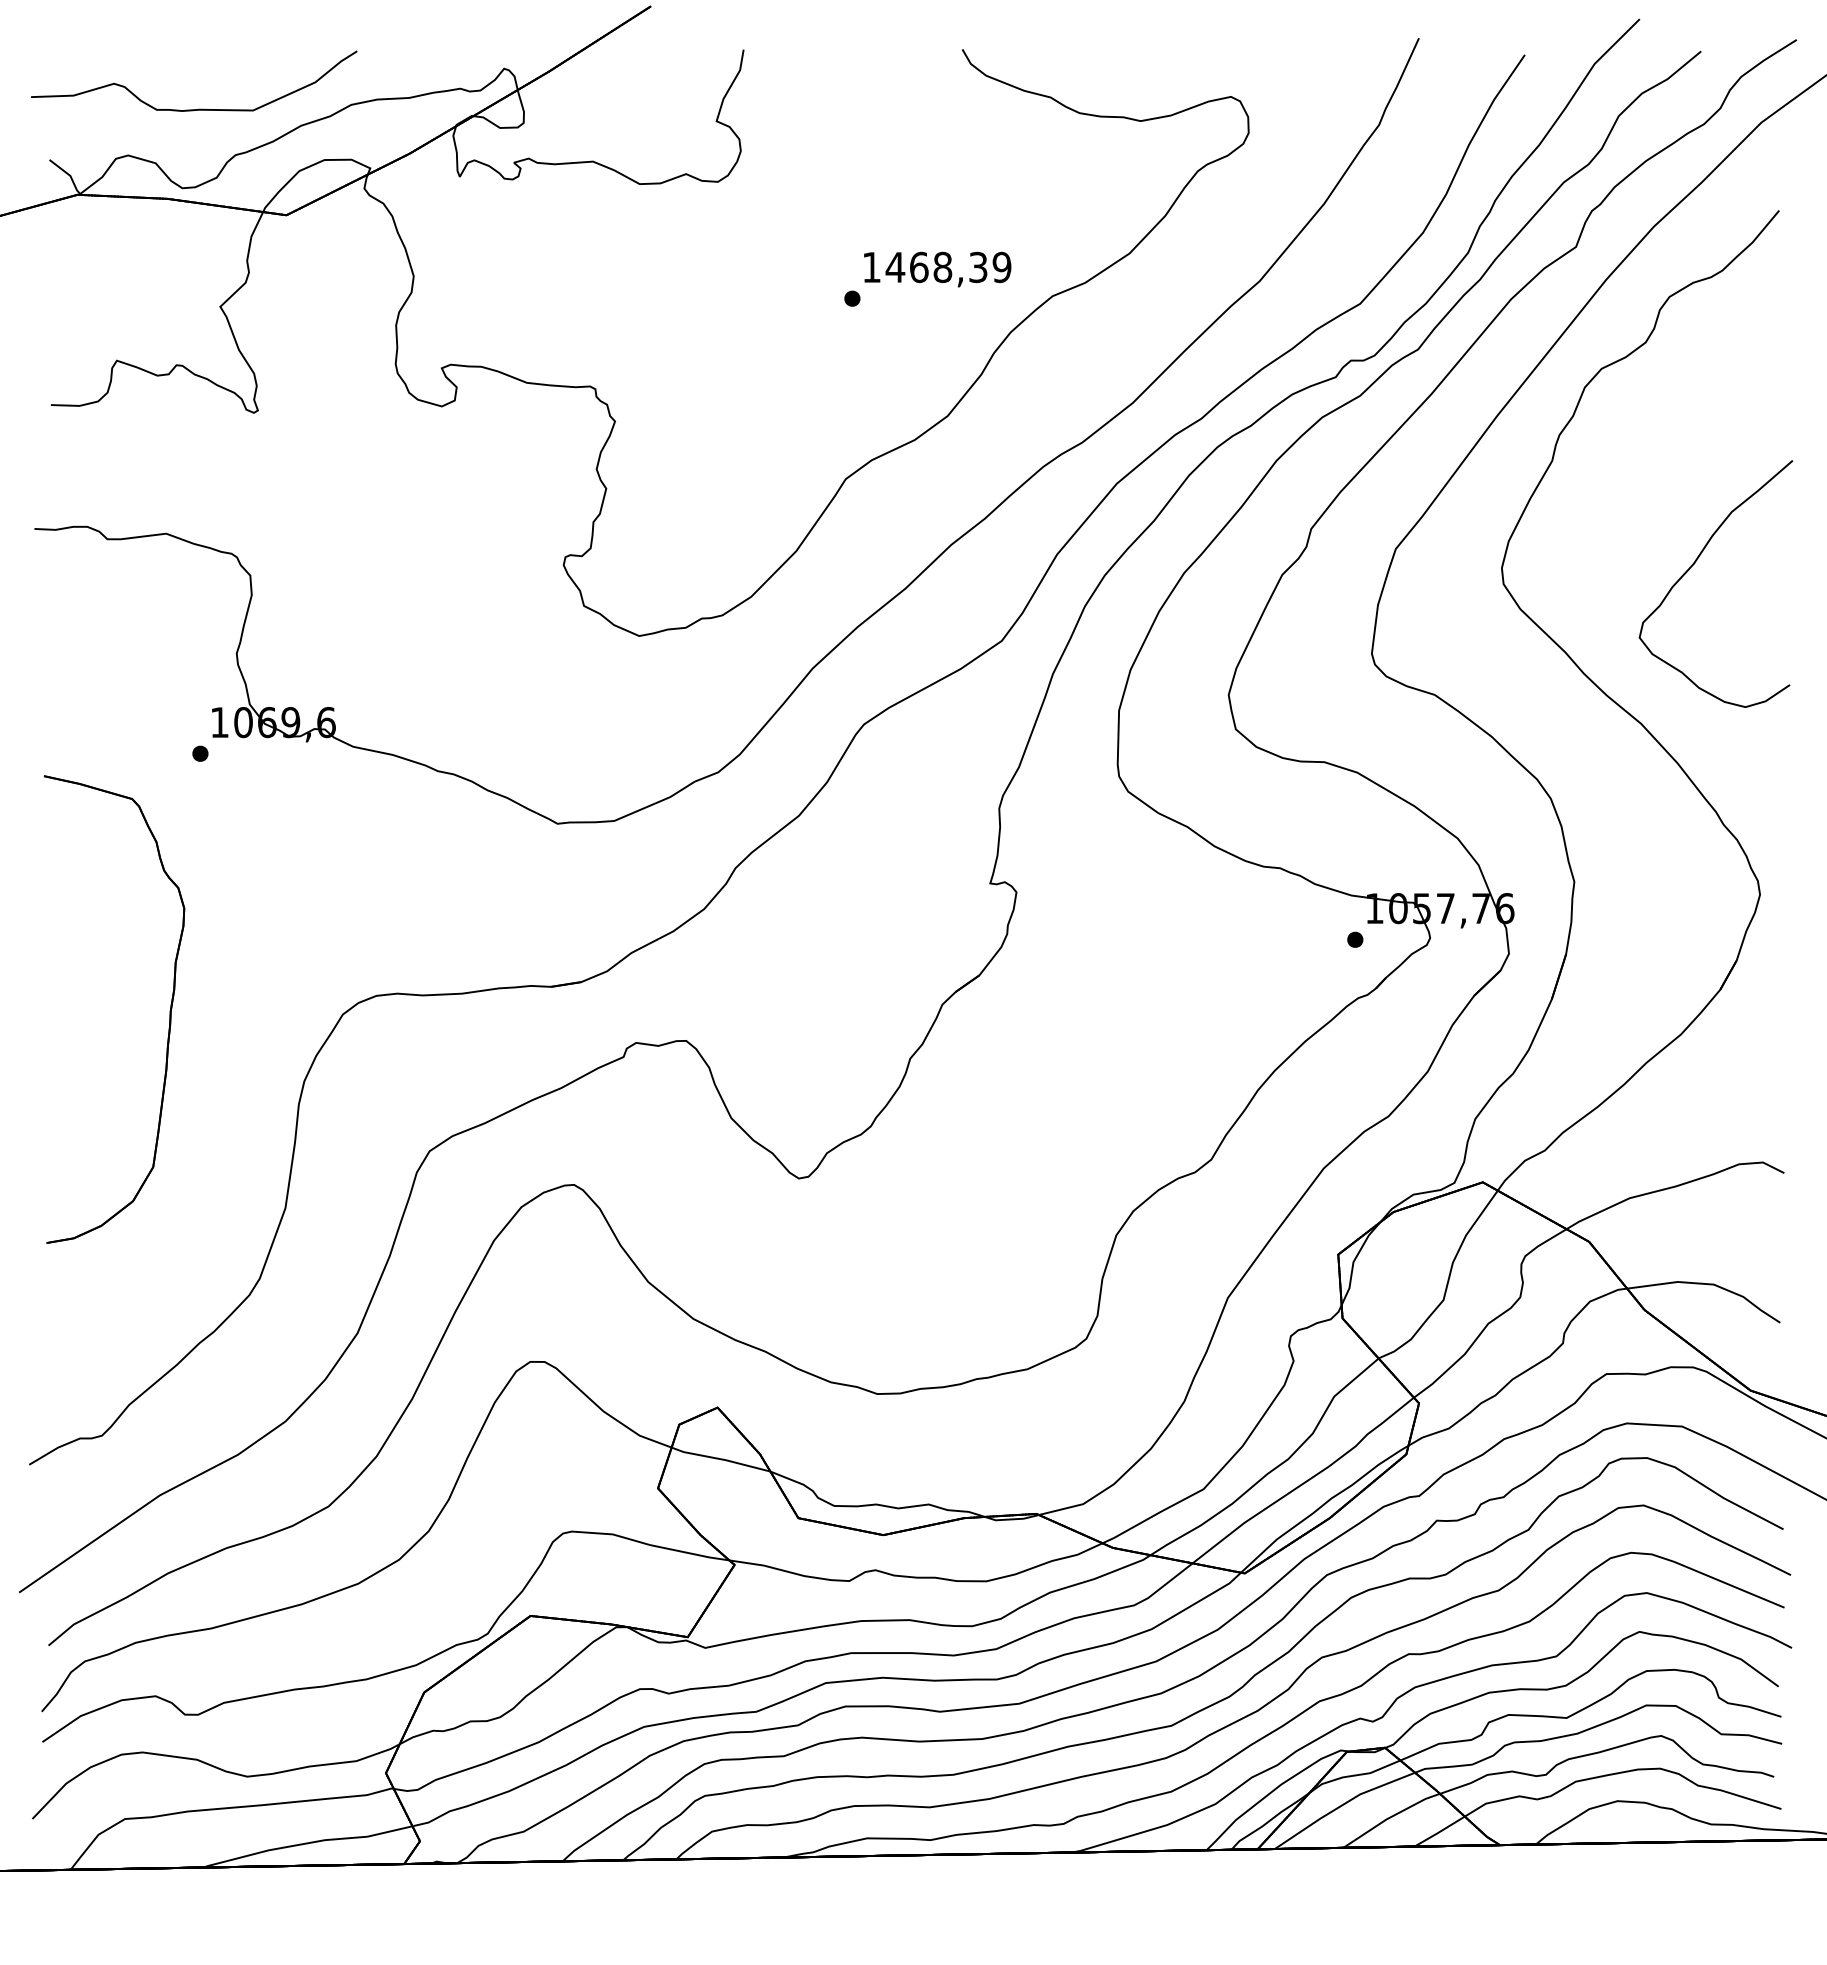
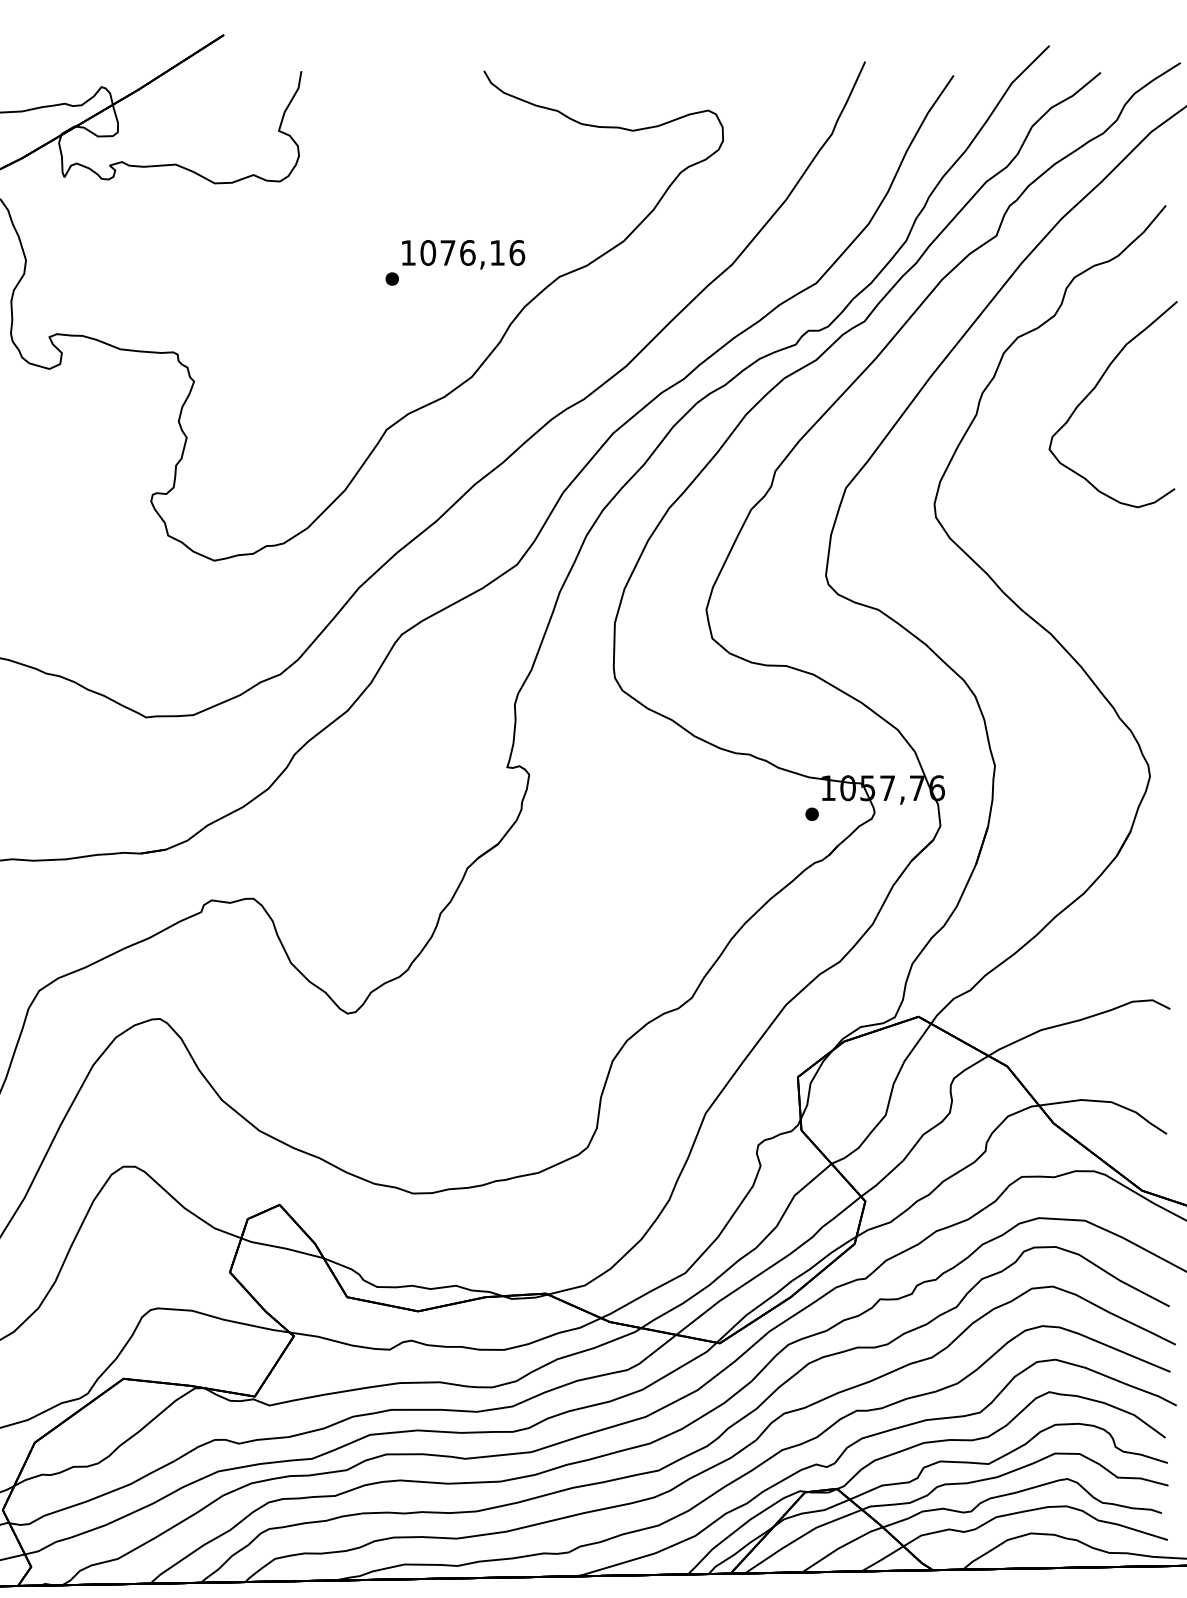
text: (948, 267) -> (472, 253), 1468,39 -> 1076,16
curve: (1695, 563) -> (1096, 387), moved

